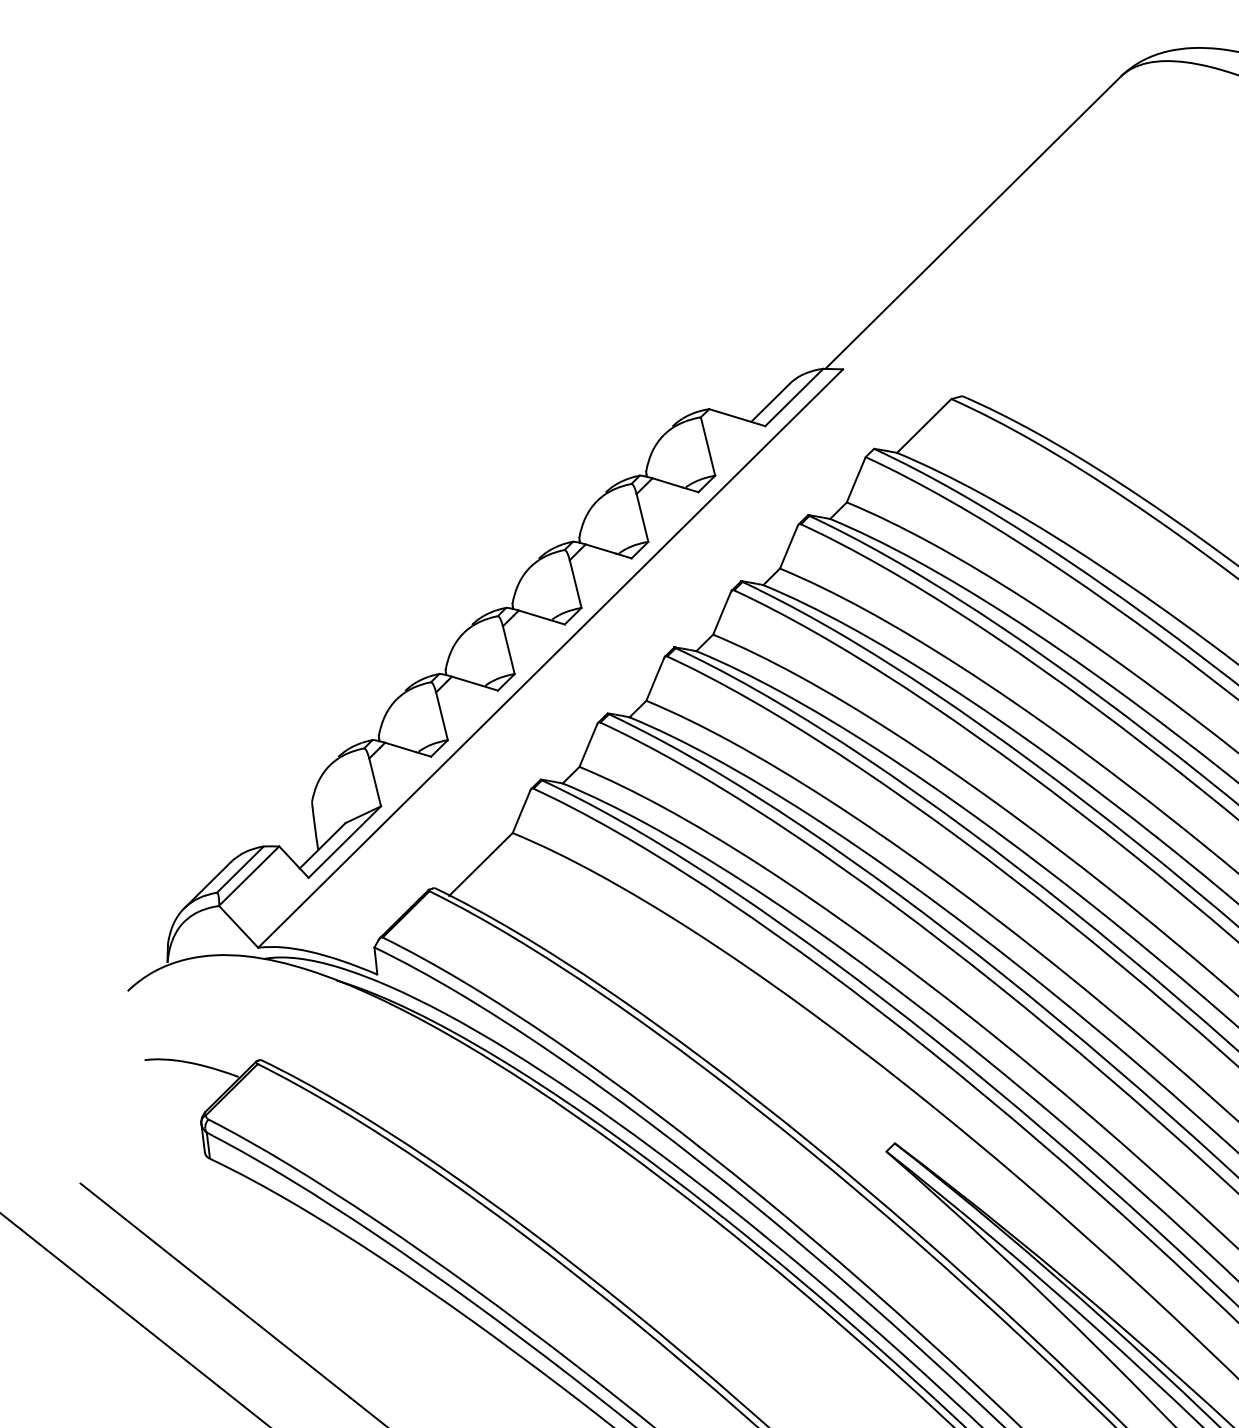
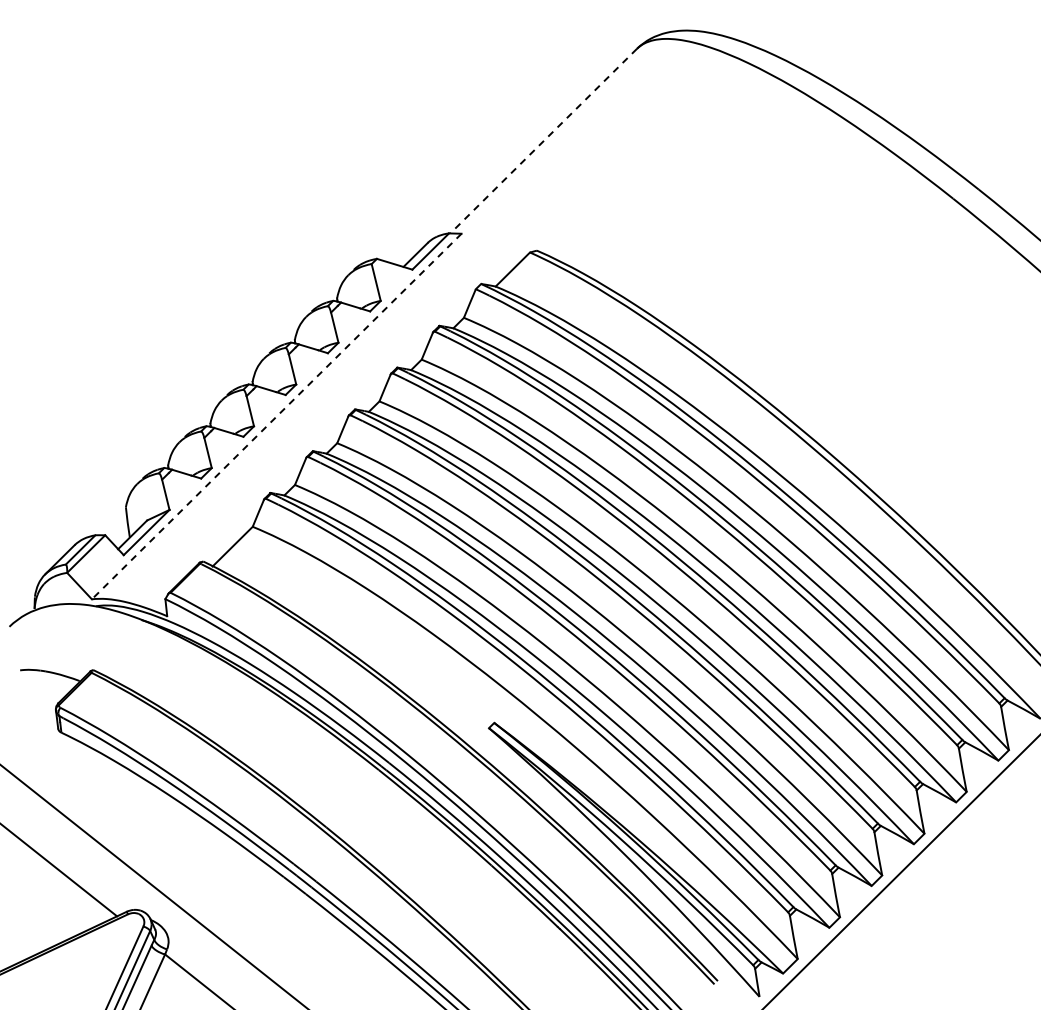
line: (972, 223) -> (543, 141), solid -> dashed
line: (550, 658) -> (276, 416), solid -> dashed

